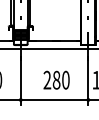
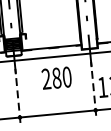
text: (56, 79) -> (56, 77), moved
line: (20, 80) -> (17, 95), solid -> dashed
line: (88, 80) -> (93, 88), solid -> dashed

